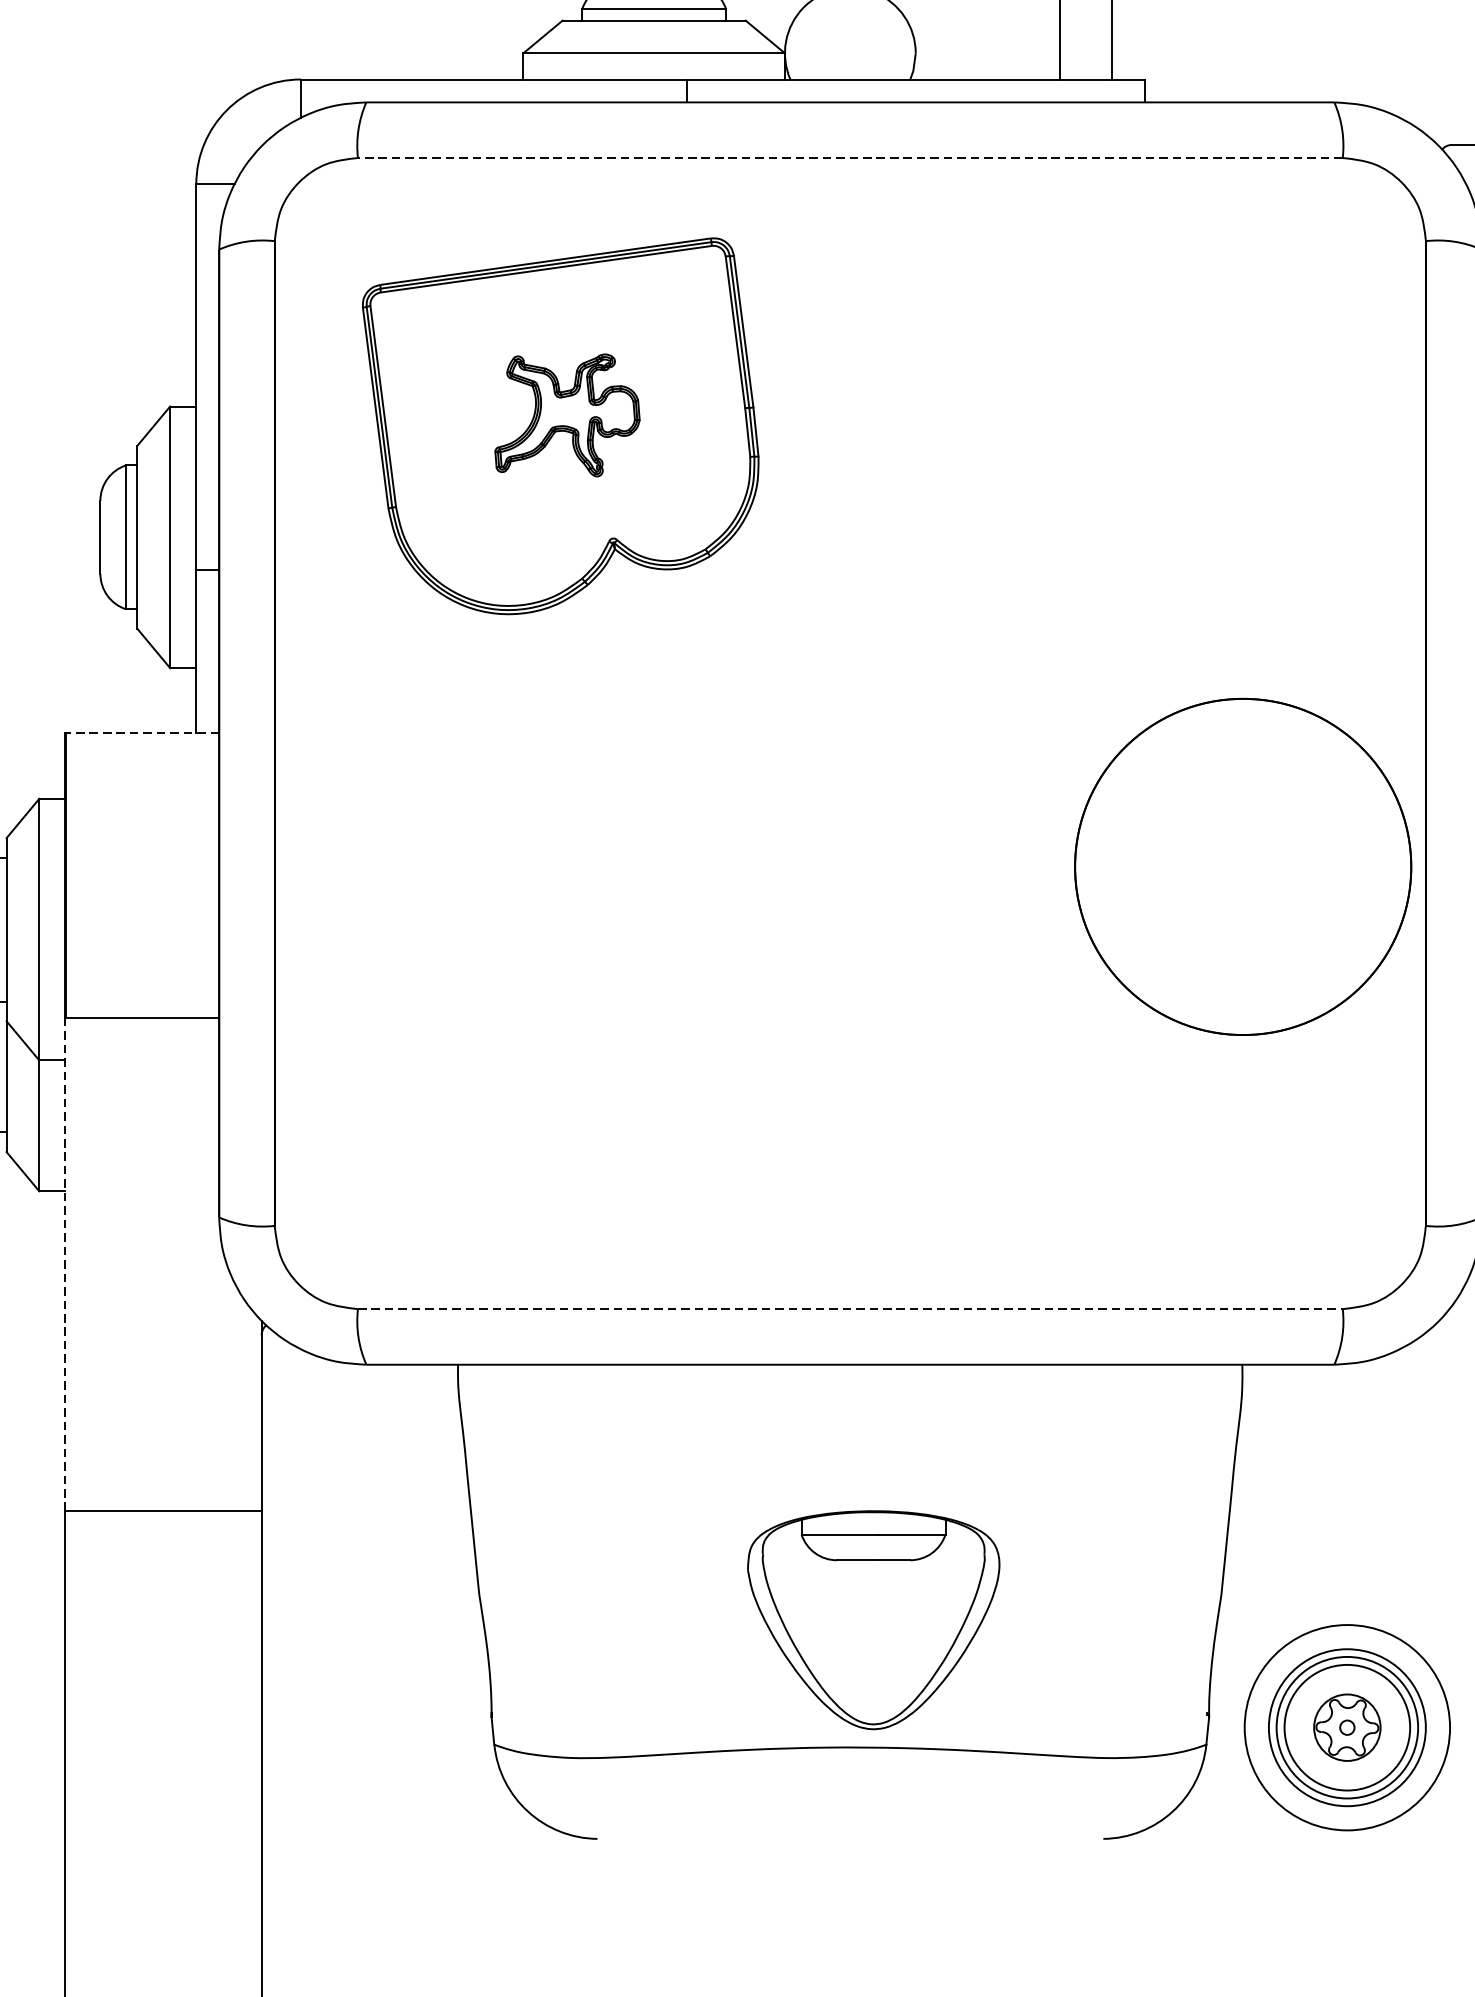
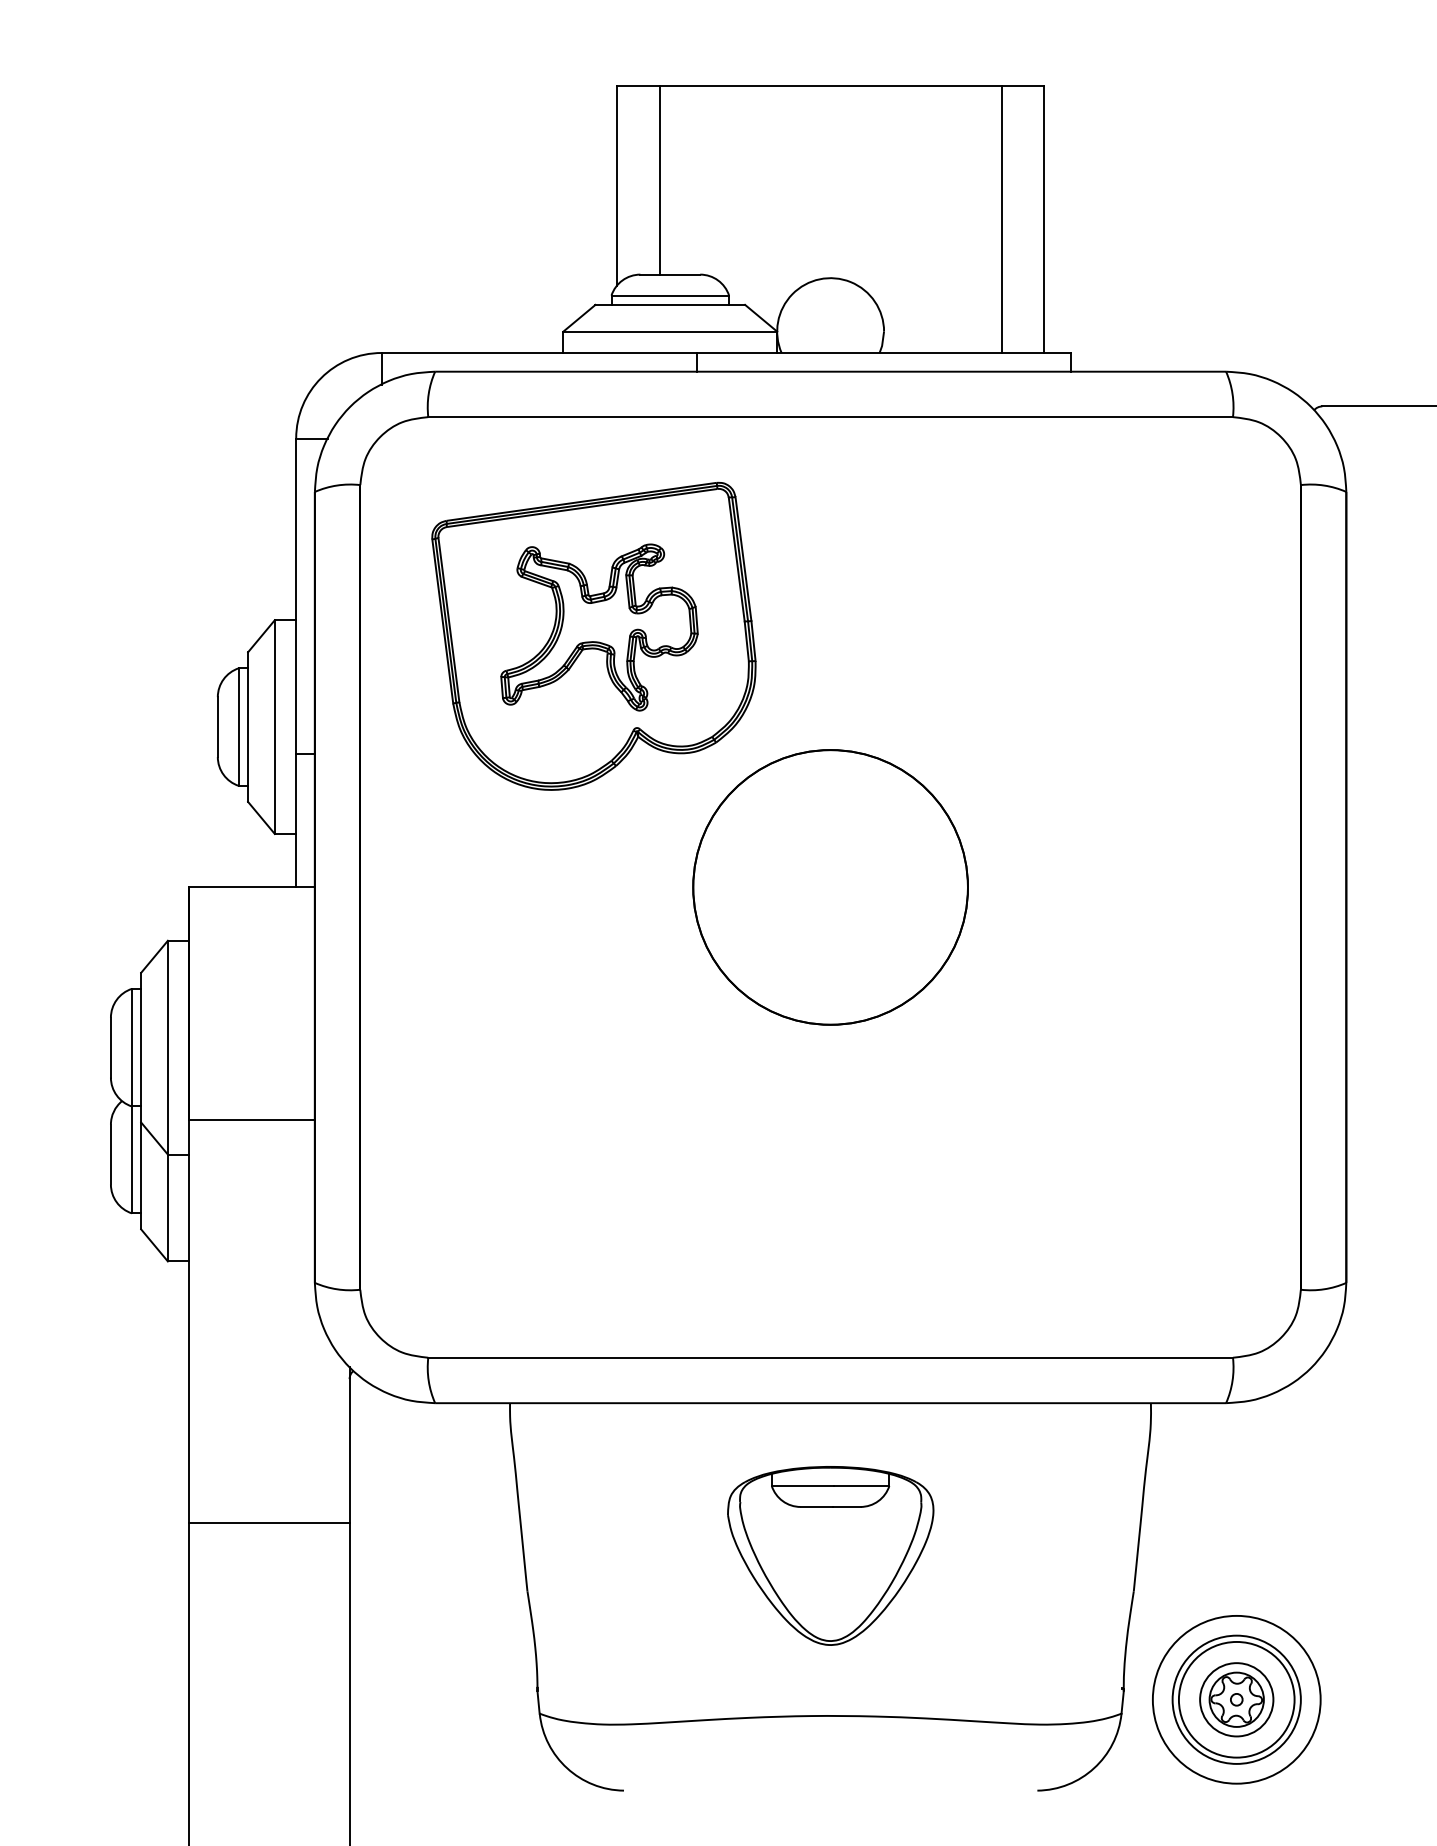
line: (850, 158) -> (830, 417), dashed -> solid
part: (567, 415) -> (599, 627), size x1.67
line: (142, 733) -> (252, 887), dashed -> solid
circle: (1243, 867) -> (830, 887), moved
line: (65, 1264) -> (189, 1321), dashed -> solid
line: (851, 1308) -> (831, 1357), dashed -> solid
part: (873, 1619) -> (830, 1555), moved
circle: (1347, 1727) -> (1236, 1699), size x0.71

